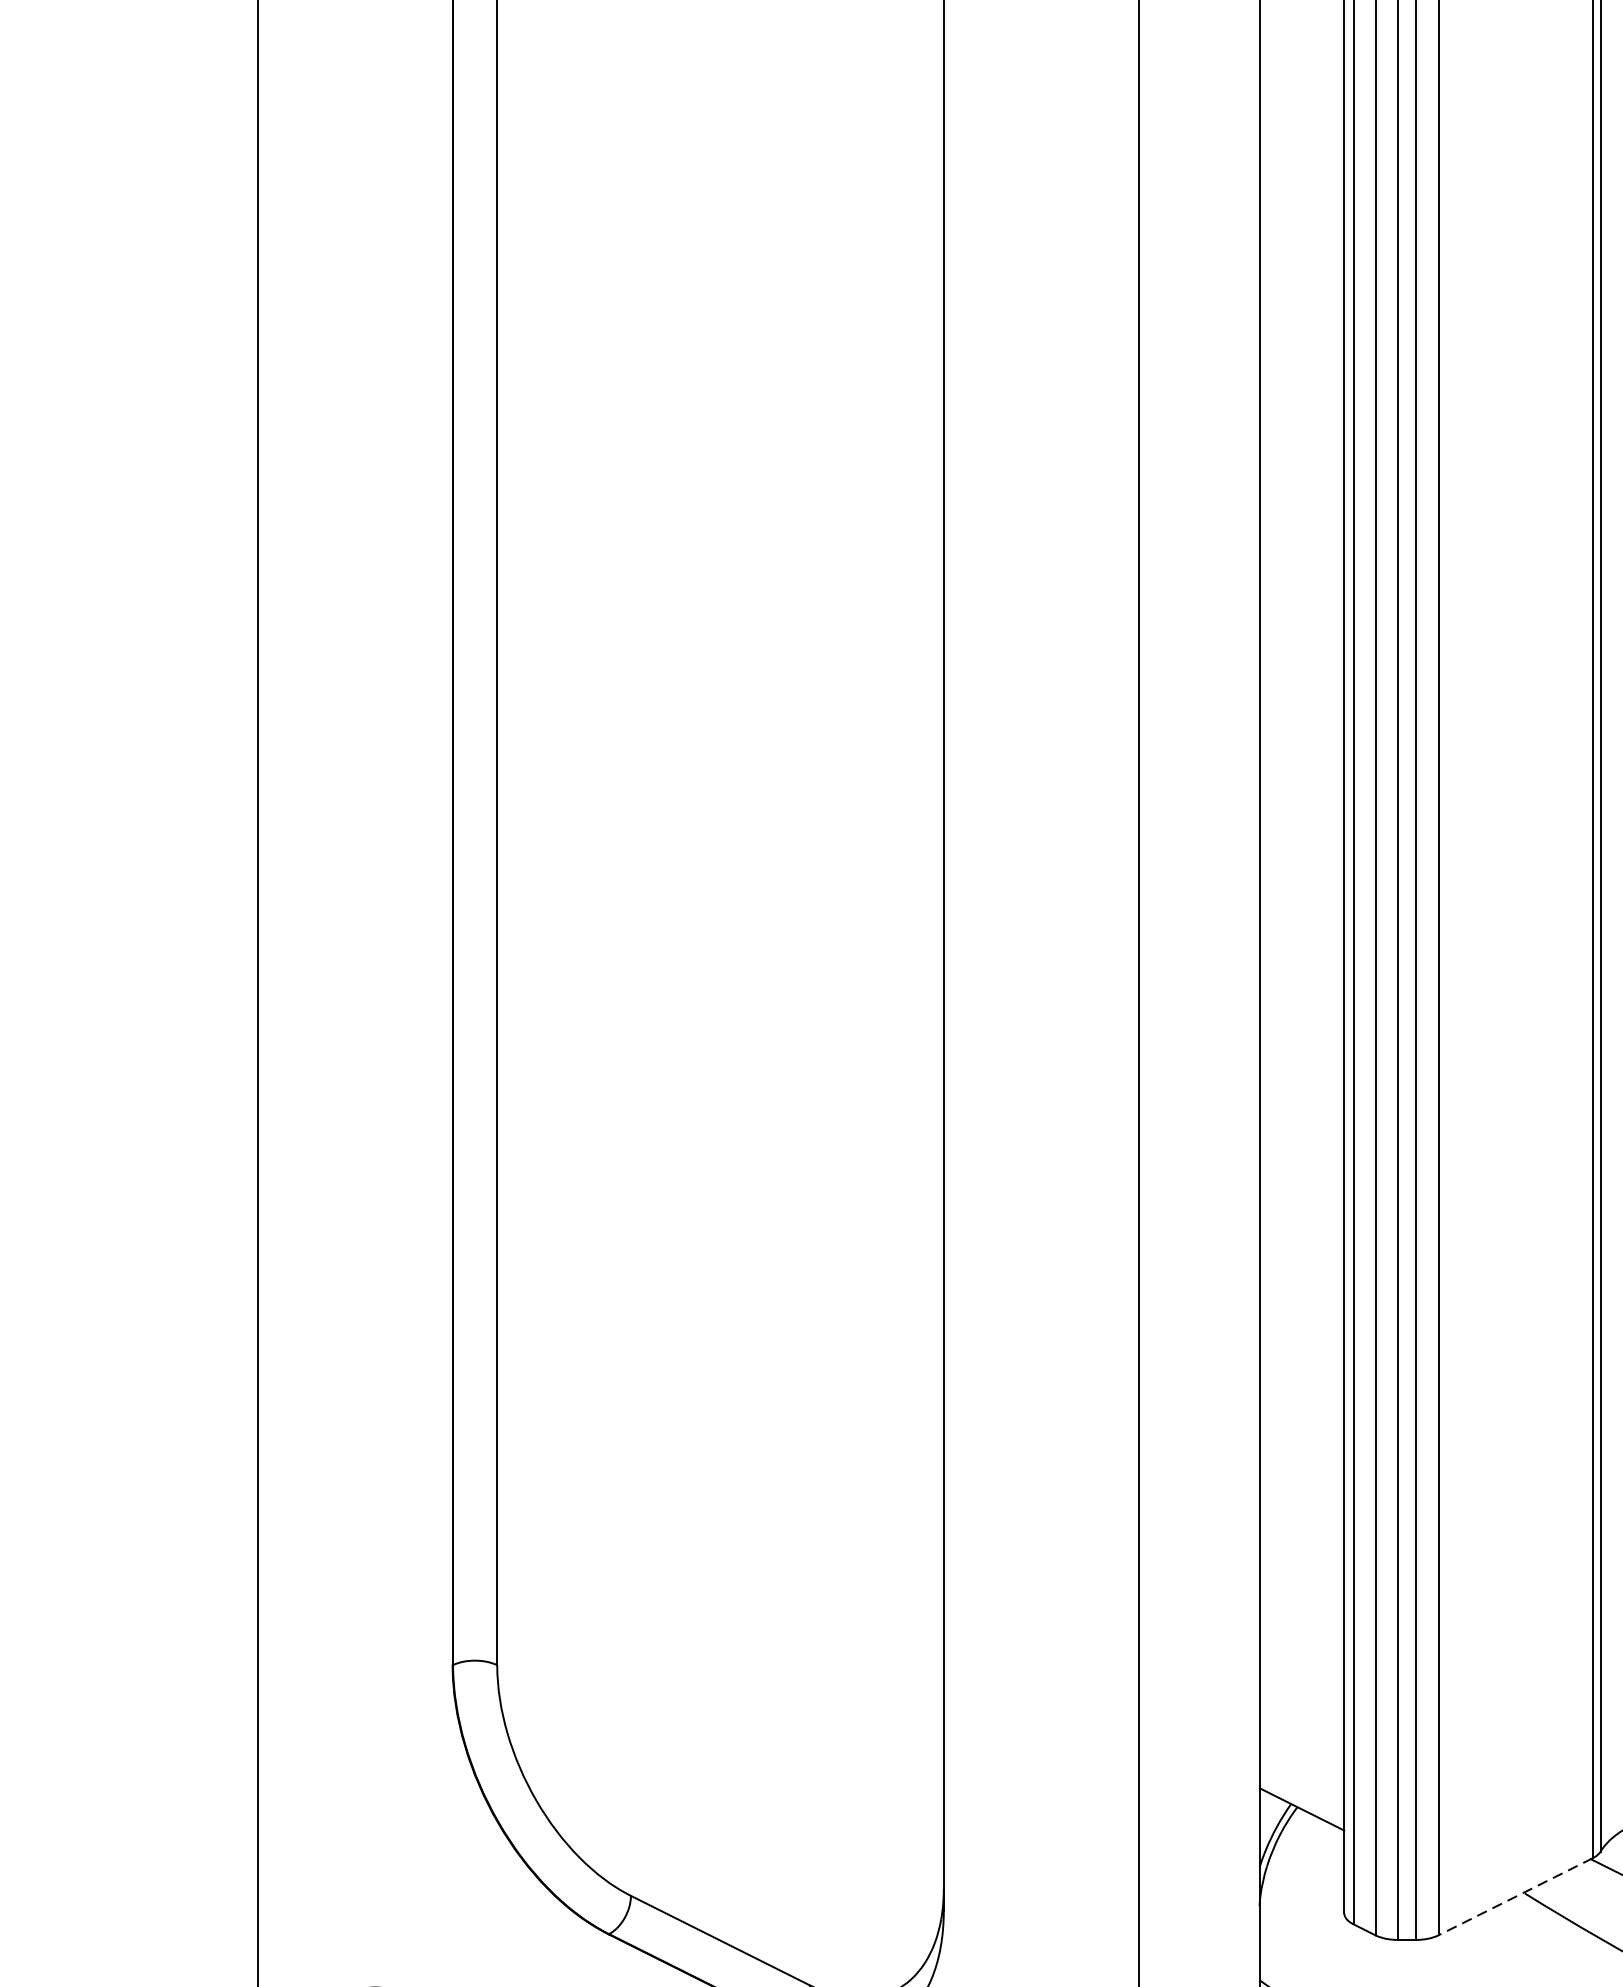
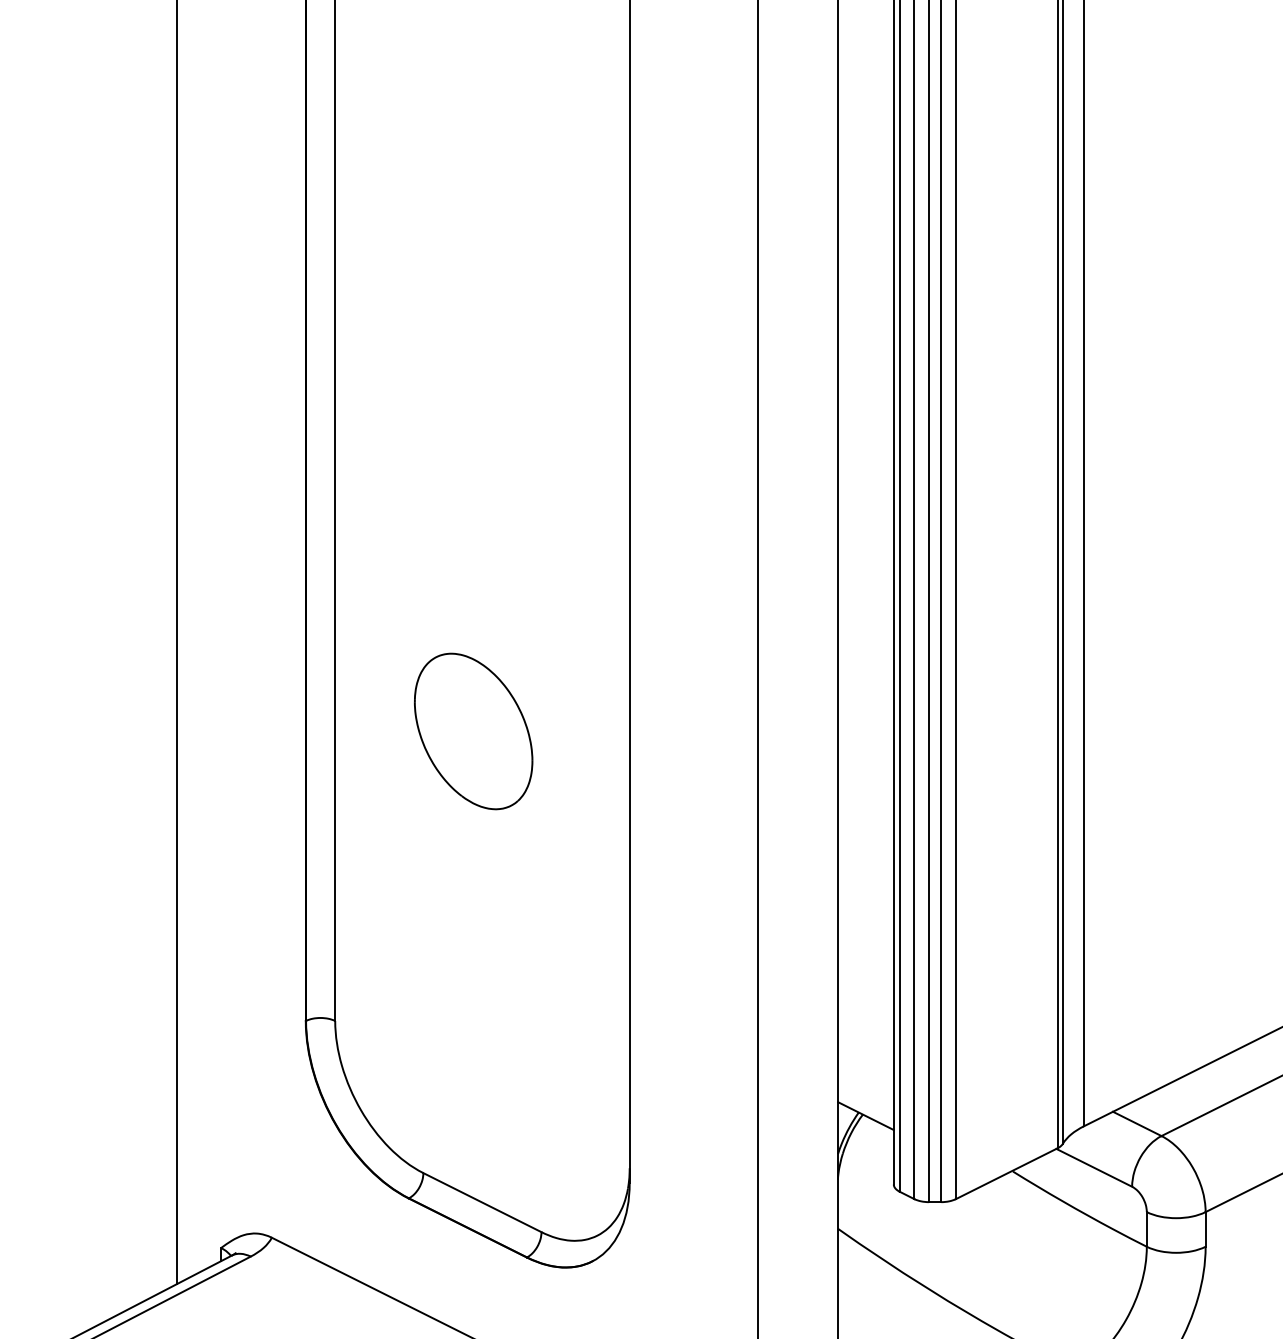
part: (706, 1226) -> (473, 731), added
line: (1515, 1896) -> (1006, 1173), dashed -> solid

